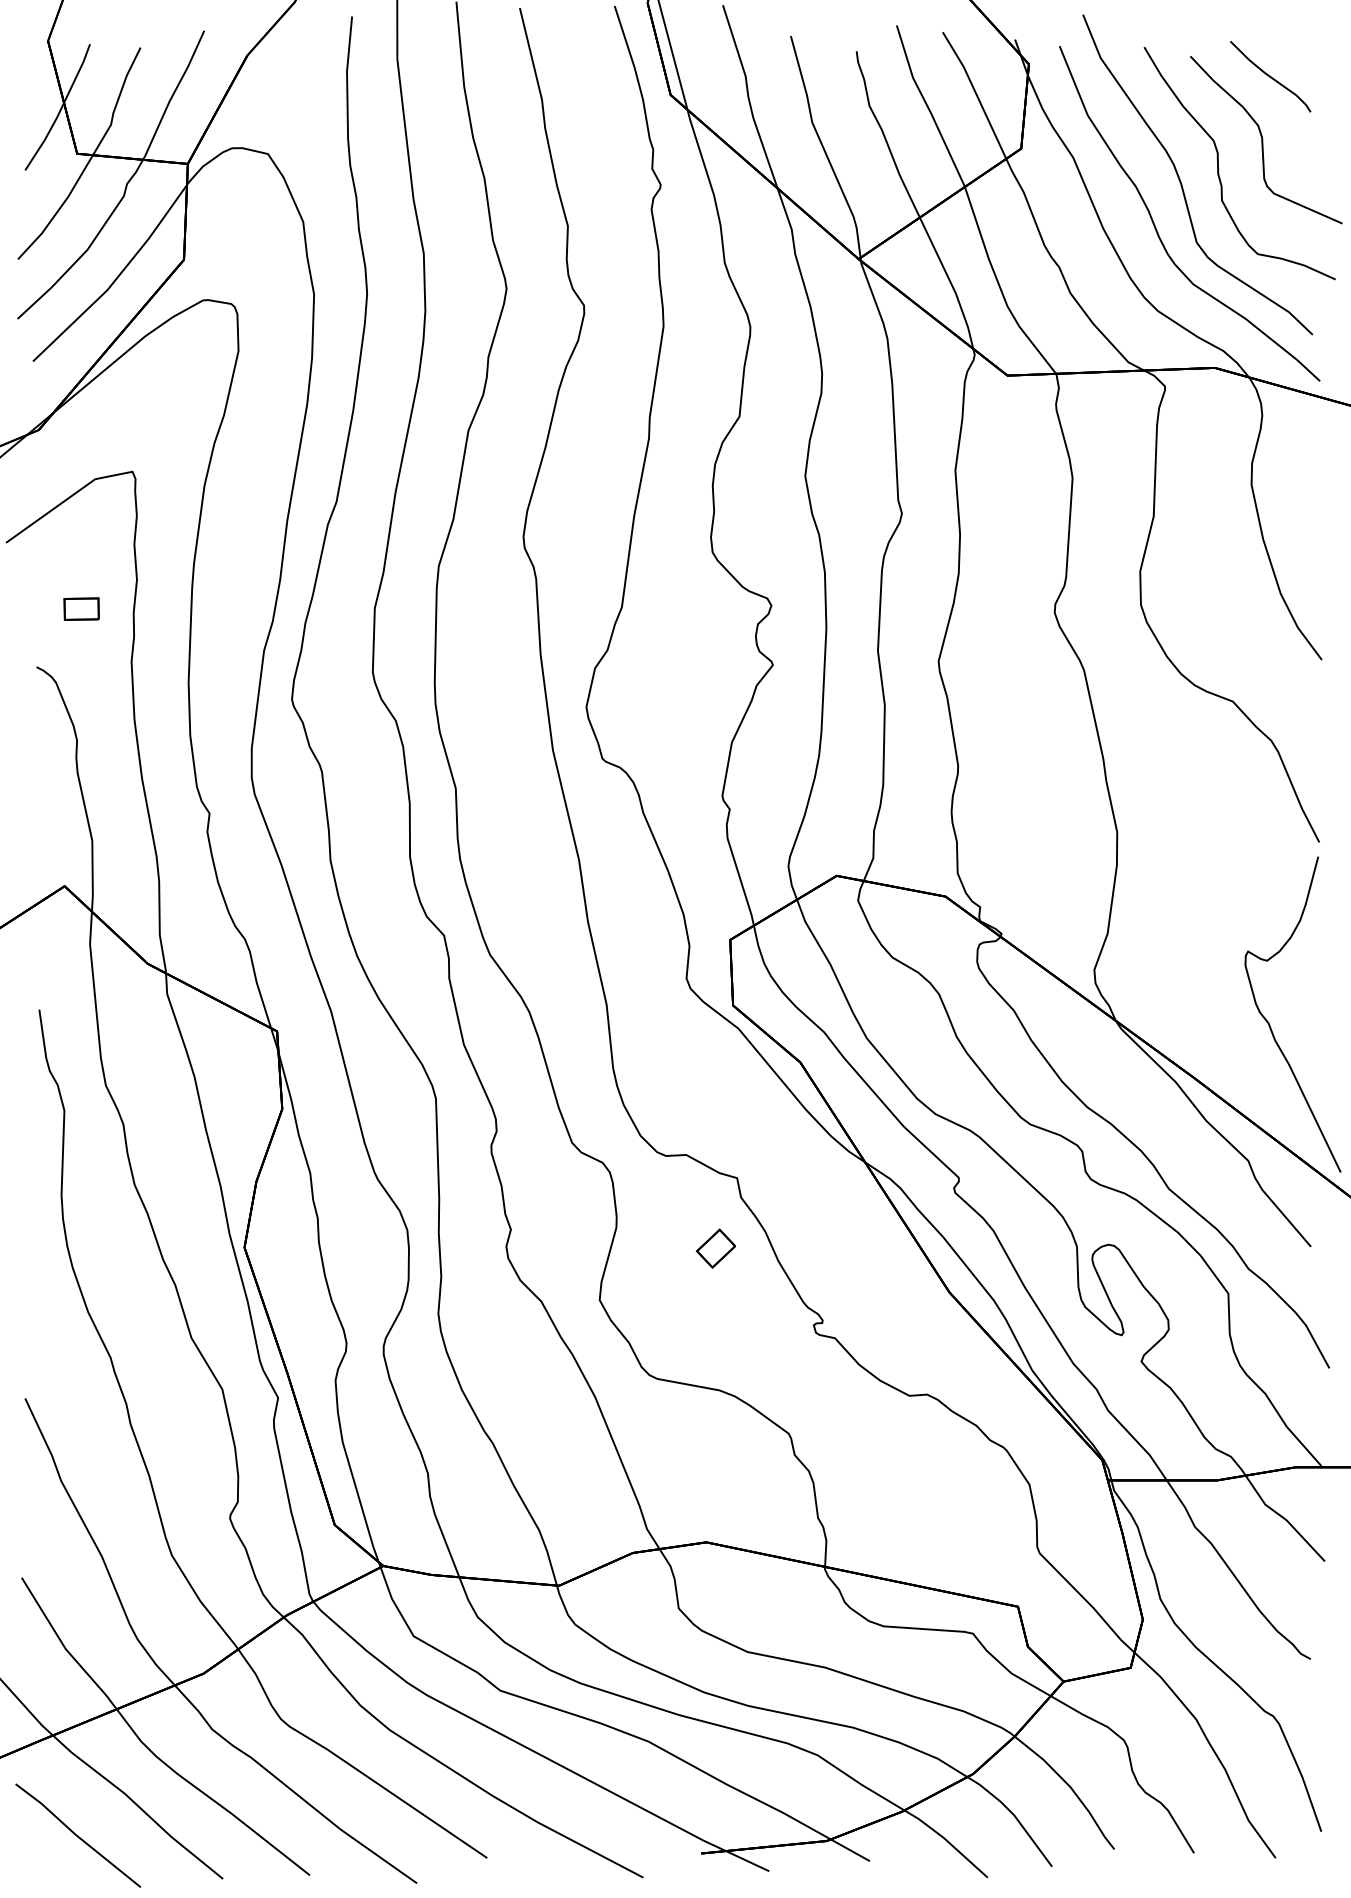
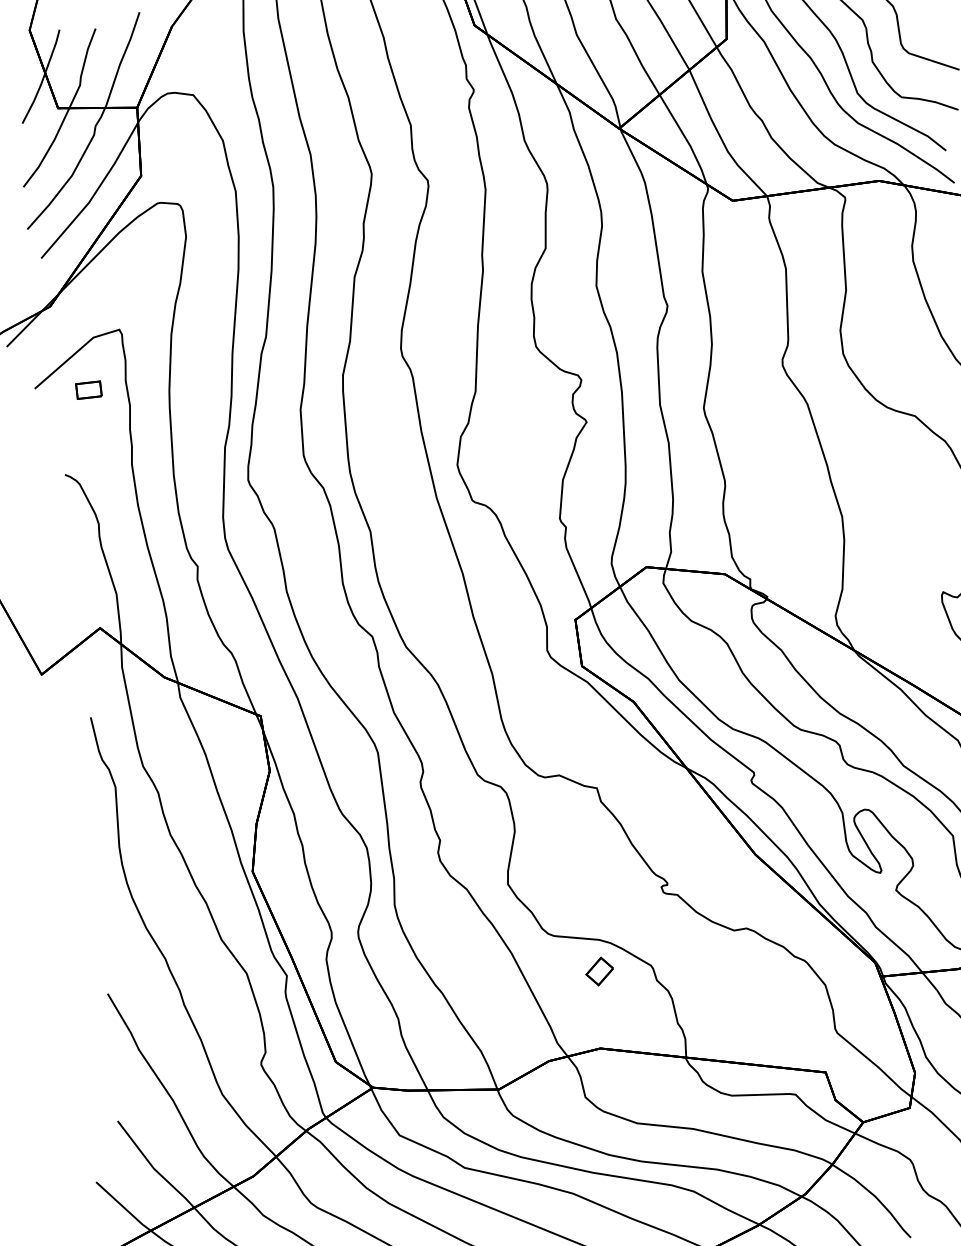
part: (81, 608) -> (88, 389), moved
part: (715, 1248) -> (599, 971), moved

